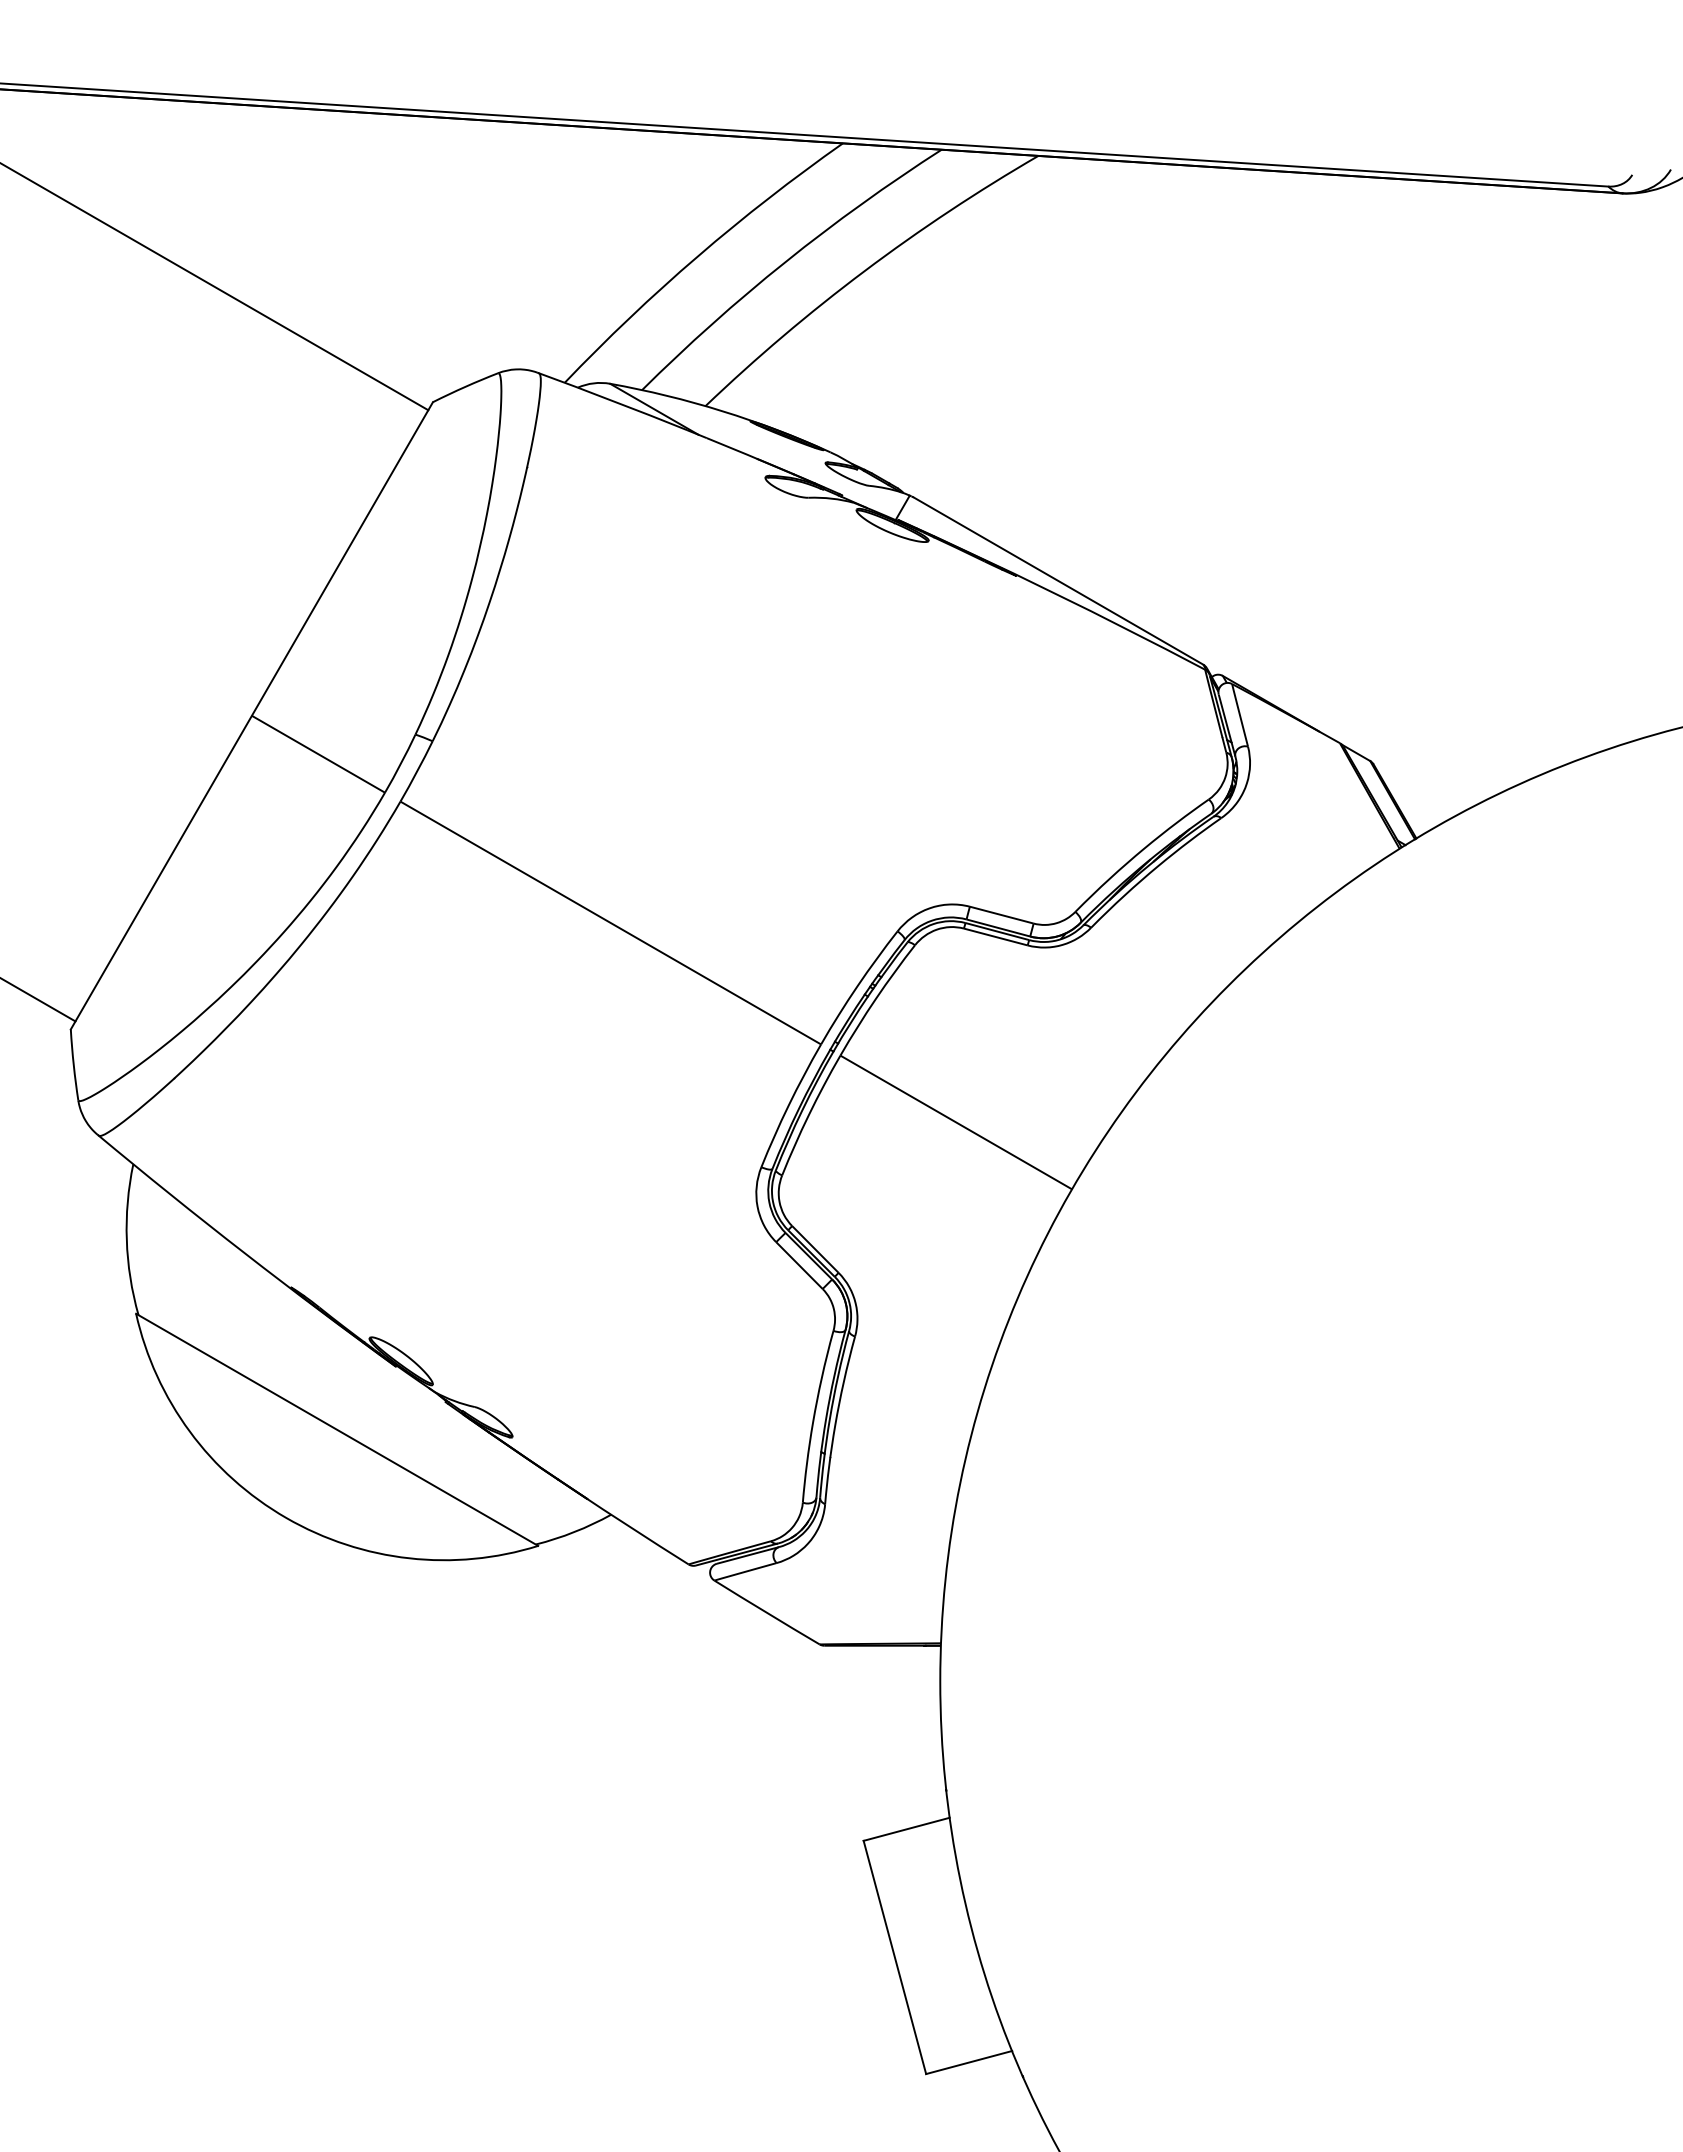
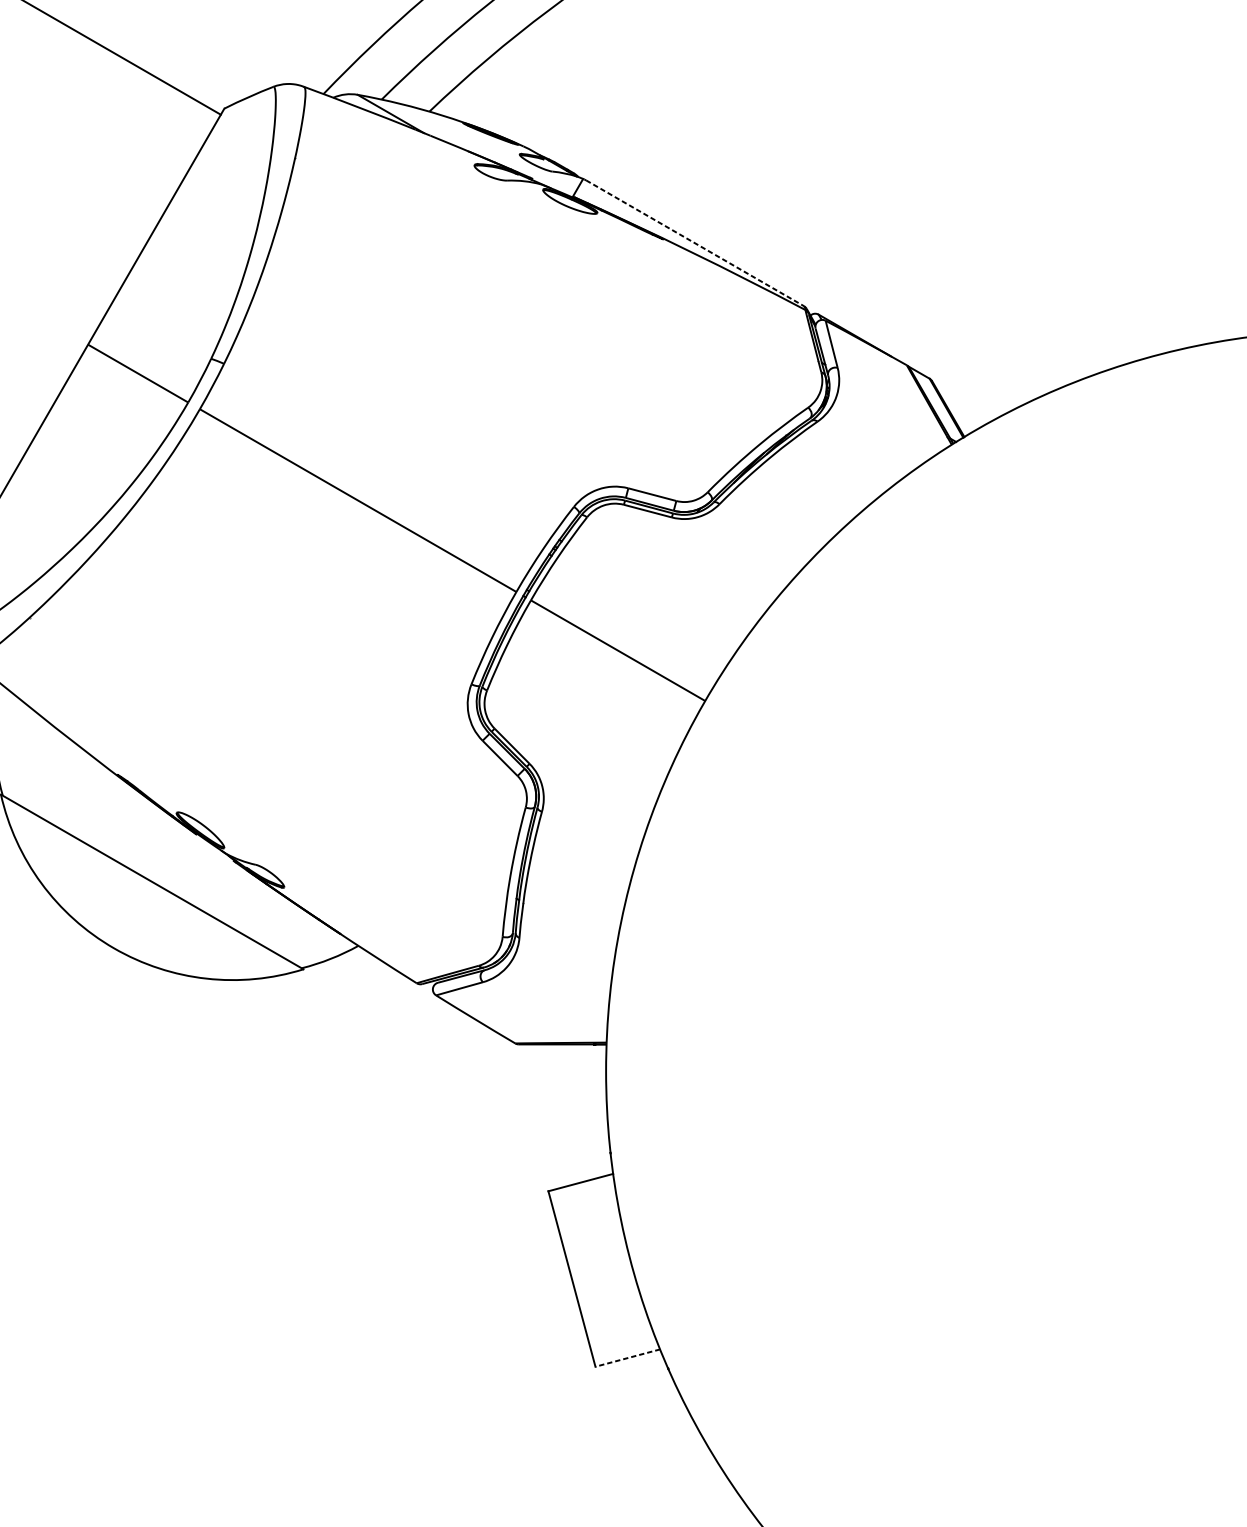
line: (1059, 581) -> (695, 243), solid -> dashed
line: (969, 2062) -> (628, 1358), solid -> dashed

